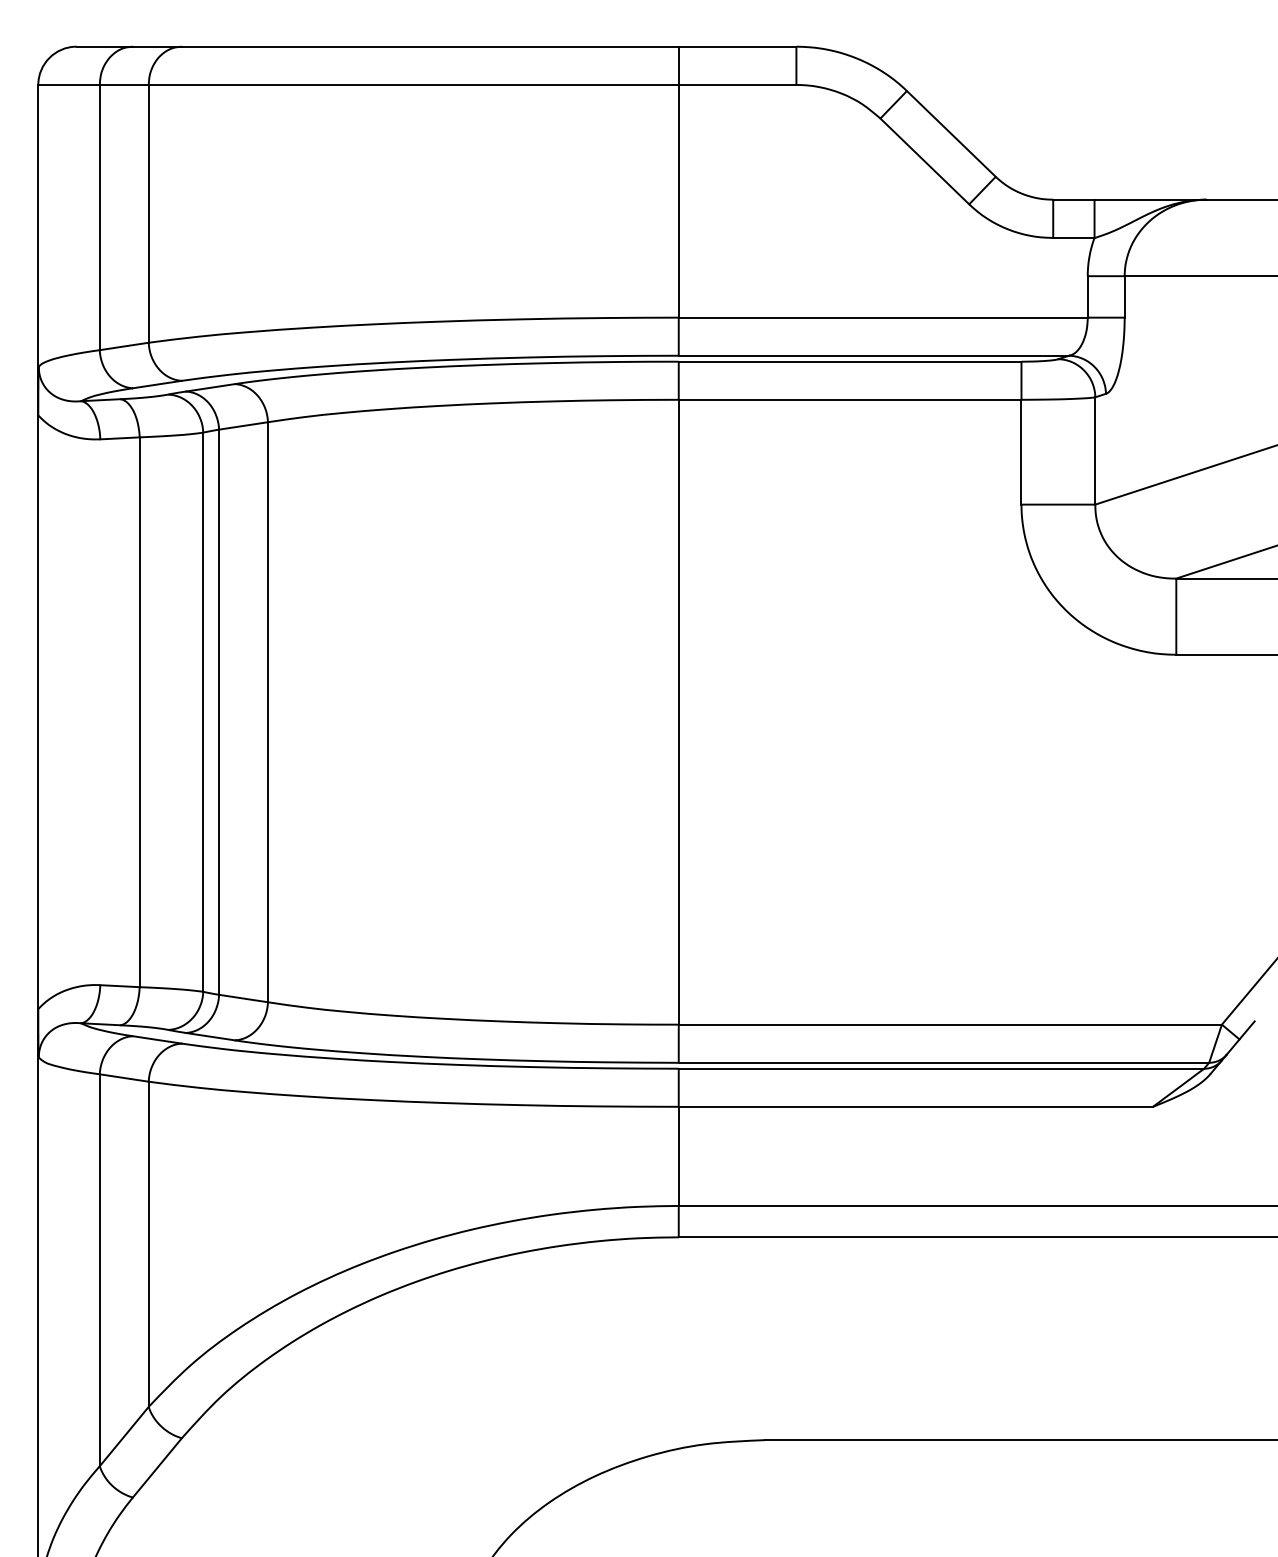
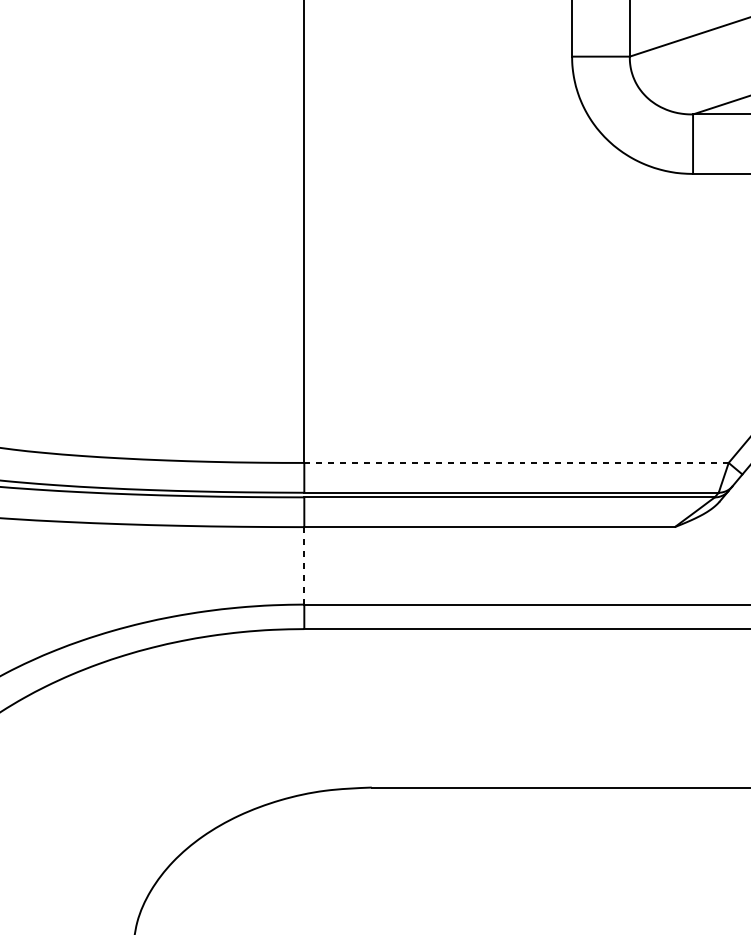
line: (950, 1024) -> (516, 462), solid -> dashed
line: (678, 1156) -> (304, 565), solid -> dashed

